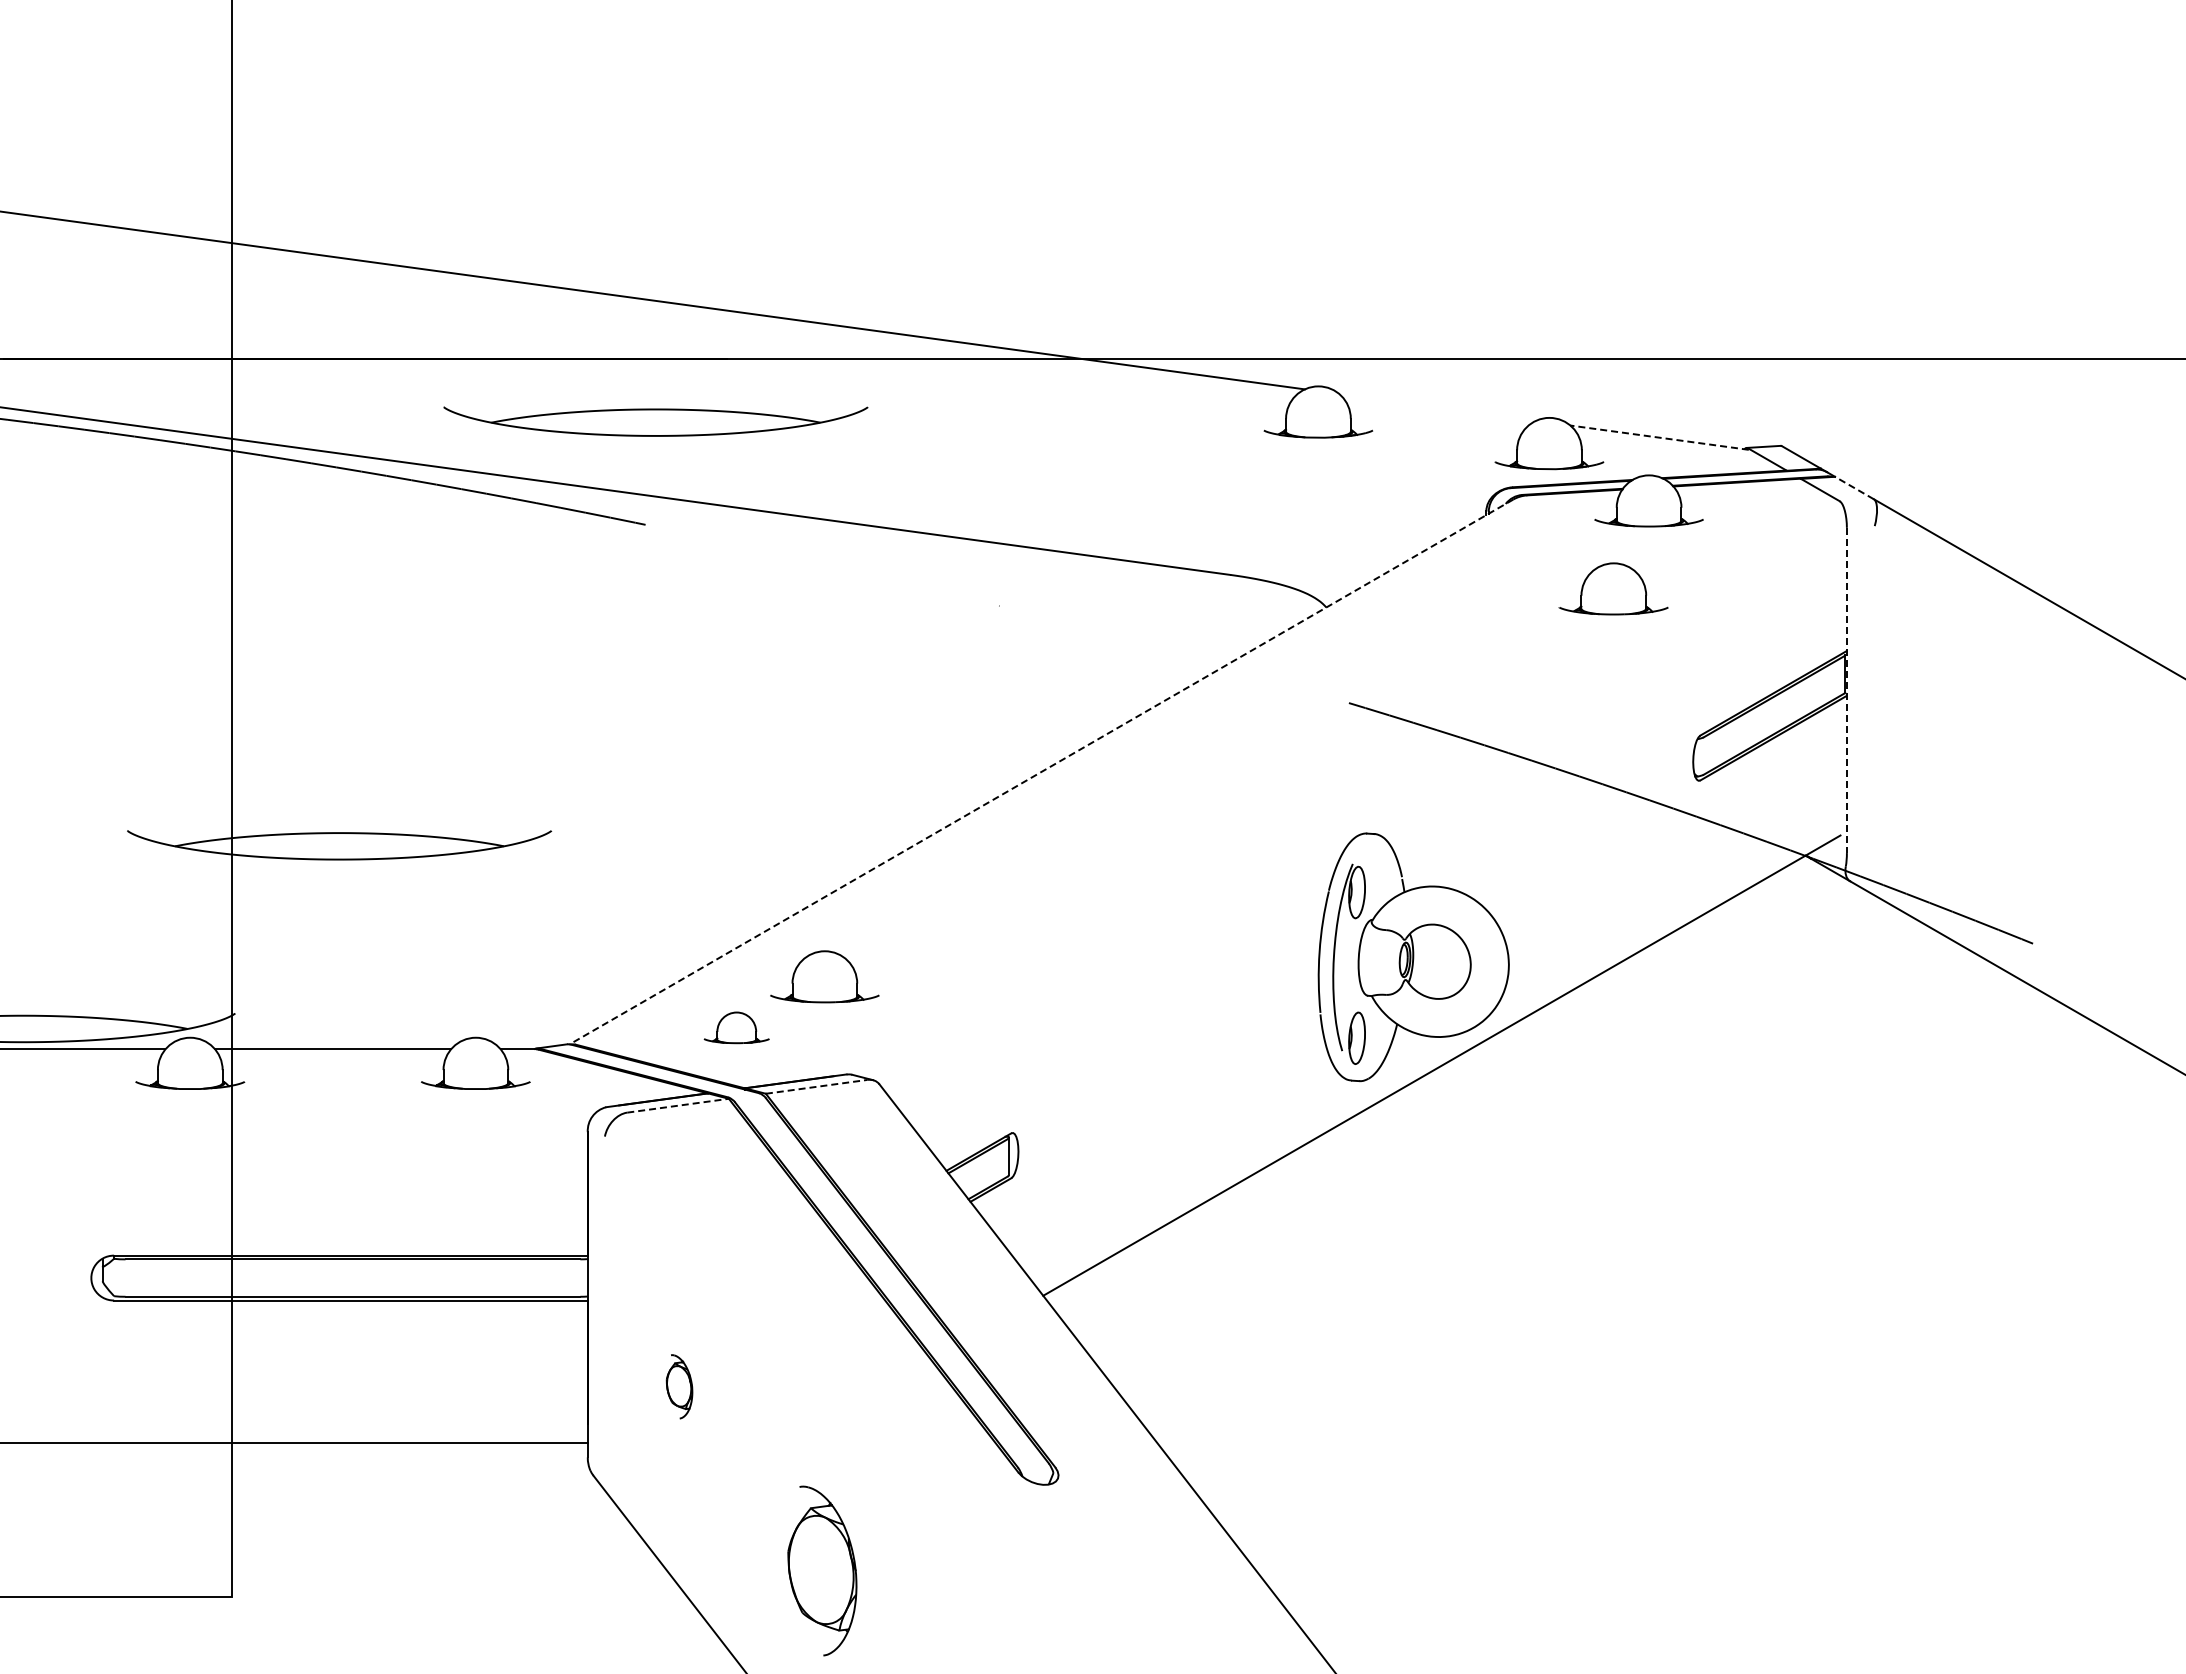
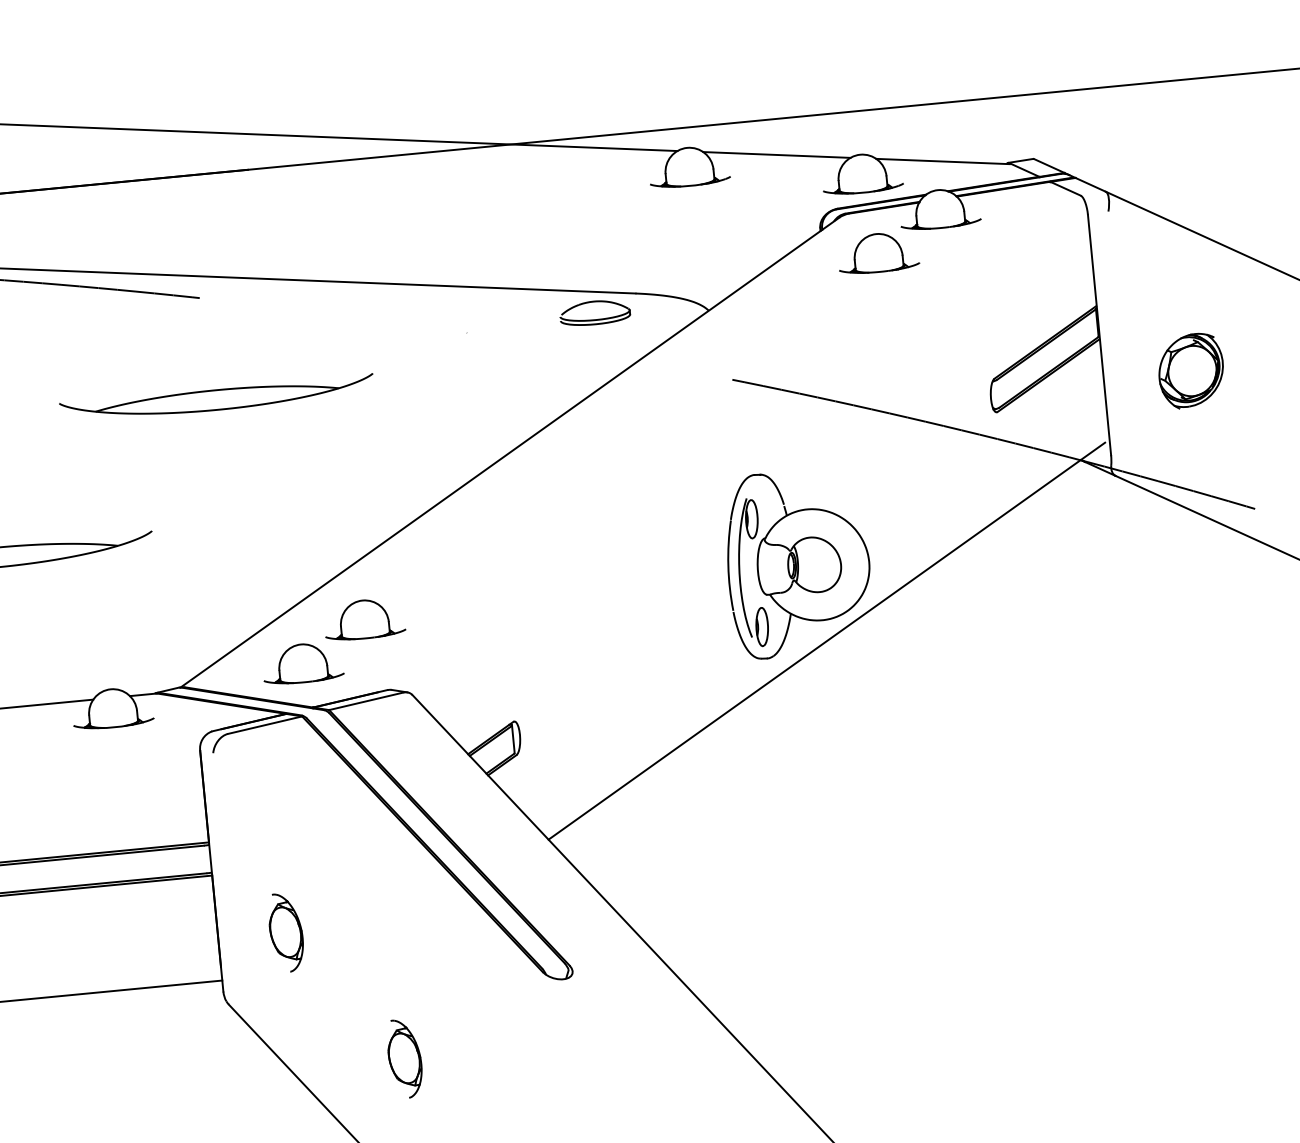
line: (1437, 407) -> (776, 155), added
part: (655, 421) -> (216, 399), moved
line: (1659, 437) -> (943, 161), dashed -> solid
line: (1854, 487) -> (1090, 184), dashed -> solid
part: (1613, 588) -> (877, 252), moved
part: (1173, 604) -> (595, 319), added
line: (1846, 690) -> (1099, 335), dashed -> solid
part: (1964, 750) -> (1190, 371), added
line: (1041, 771) -> (509, 452), dashed -> solid
part: (736, 1027) -> (302, 663), size x1.67
line: (817, 1086) -> (366, 701), dashed -> solid
line: (678, 1105) -> (265, 724), dashed -> solid
part: (679, 1386) -> (286, 932), size x1.67
part: (822, 1570) -> (404, 1058), size x0.62

